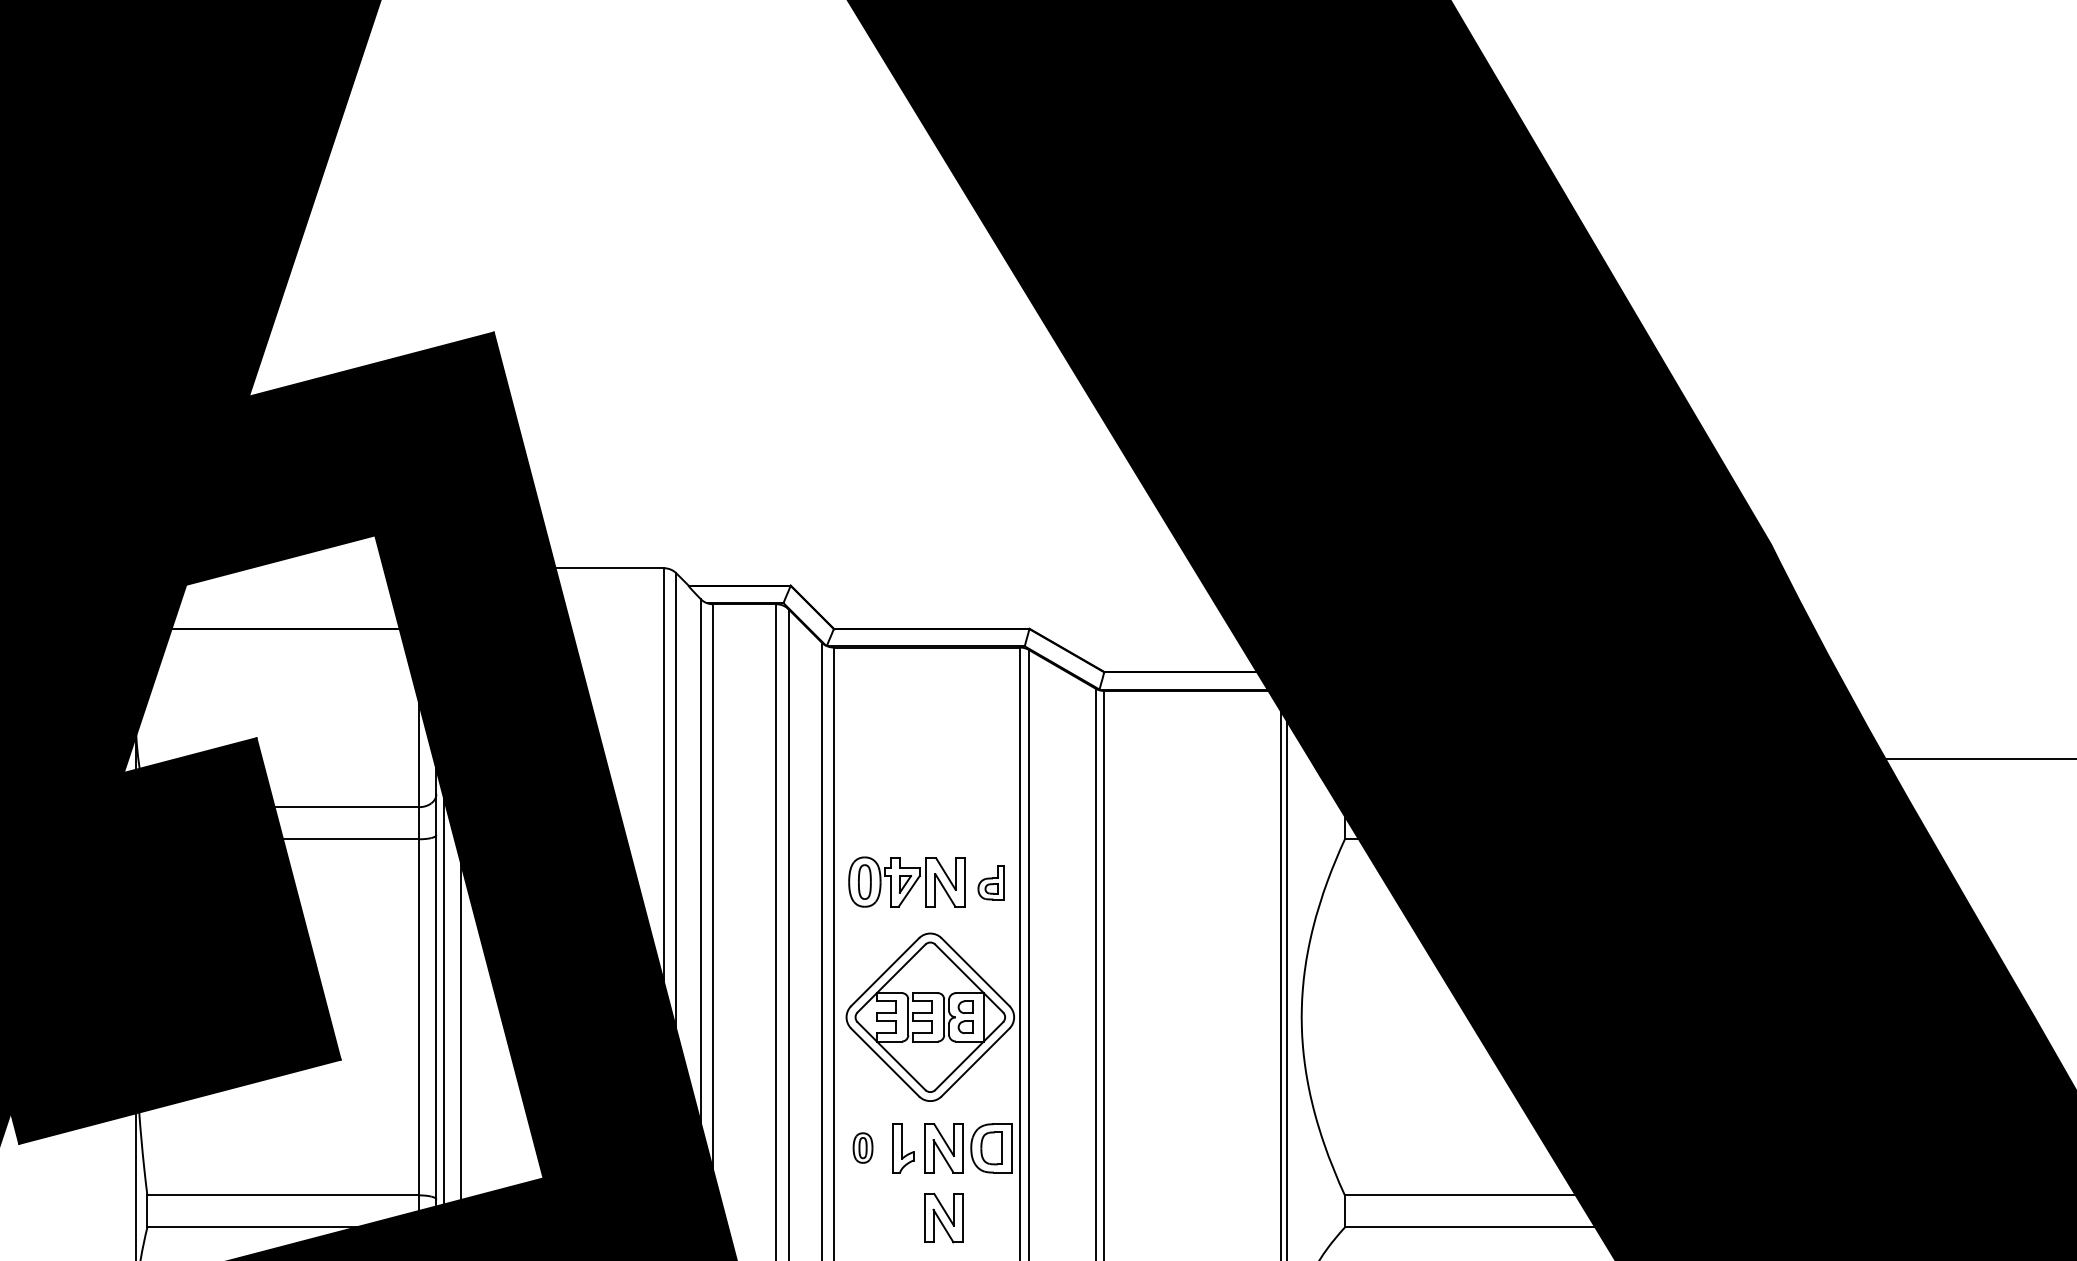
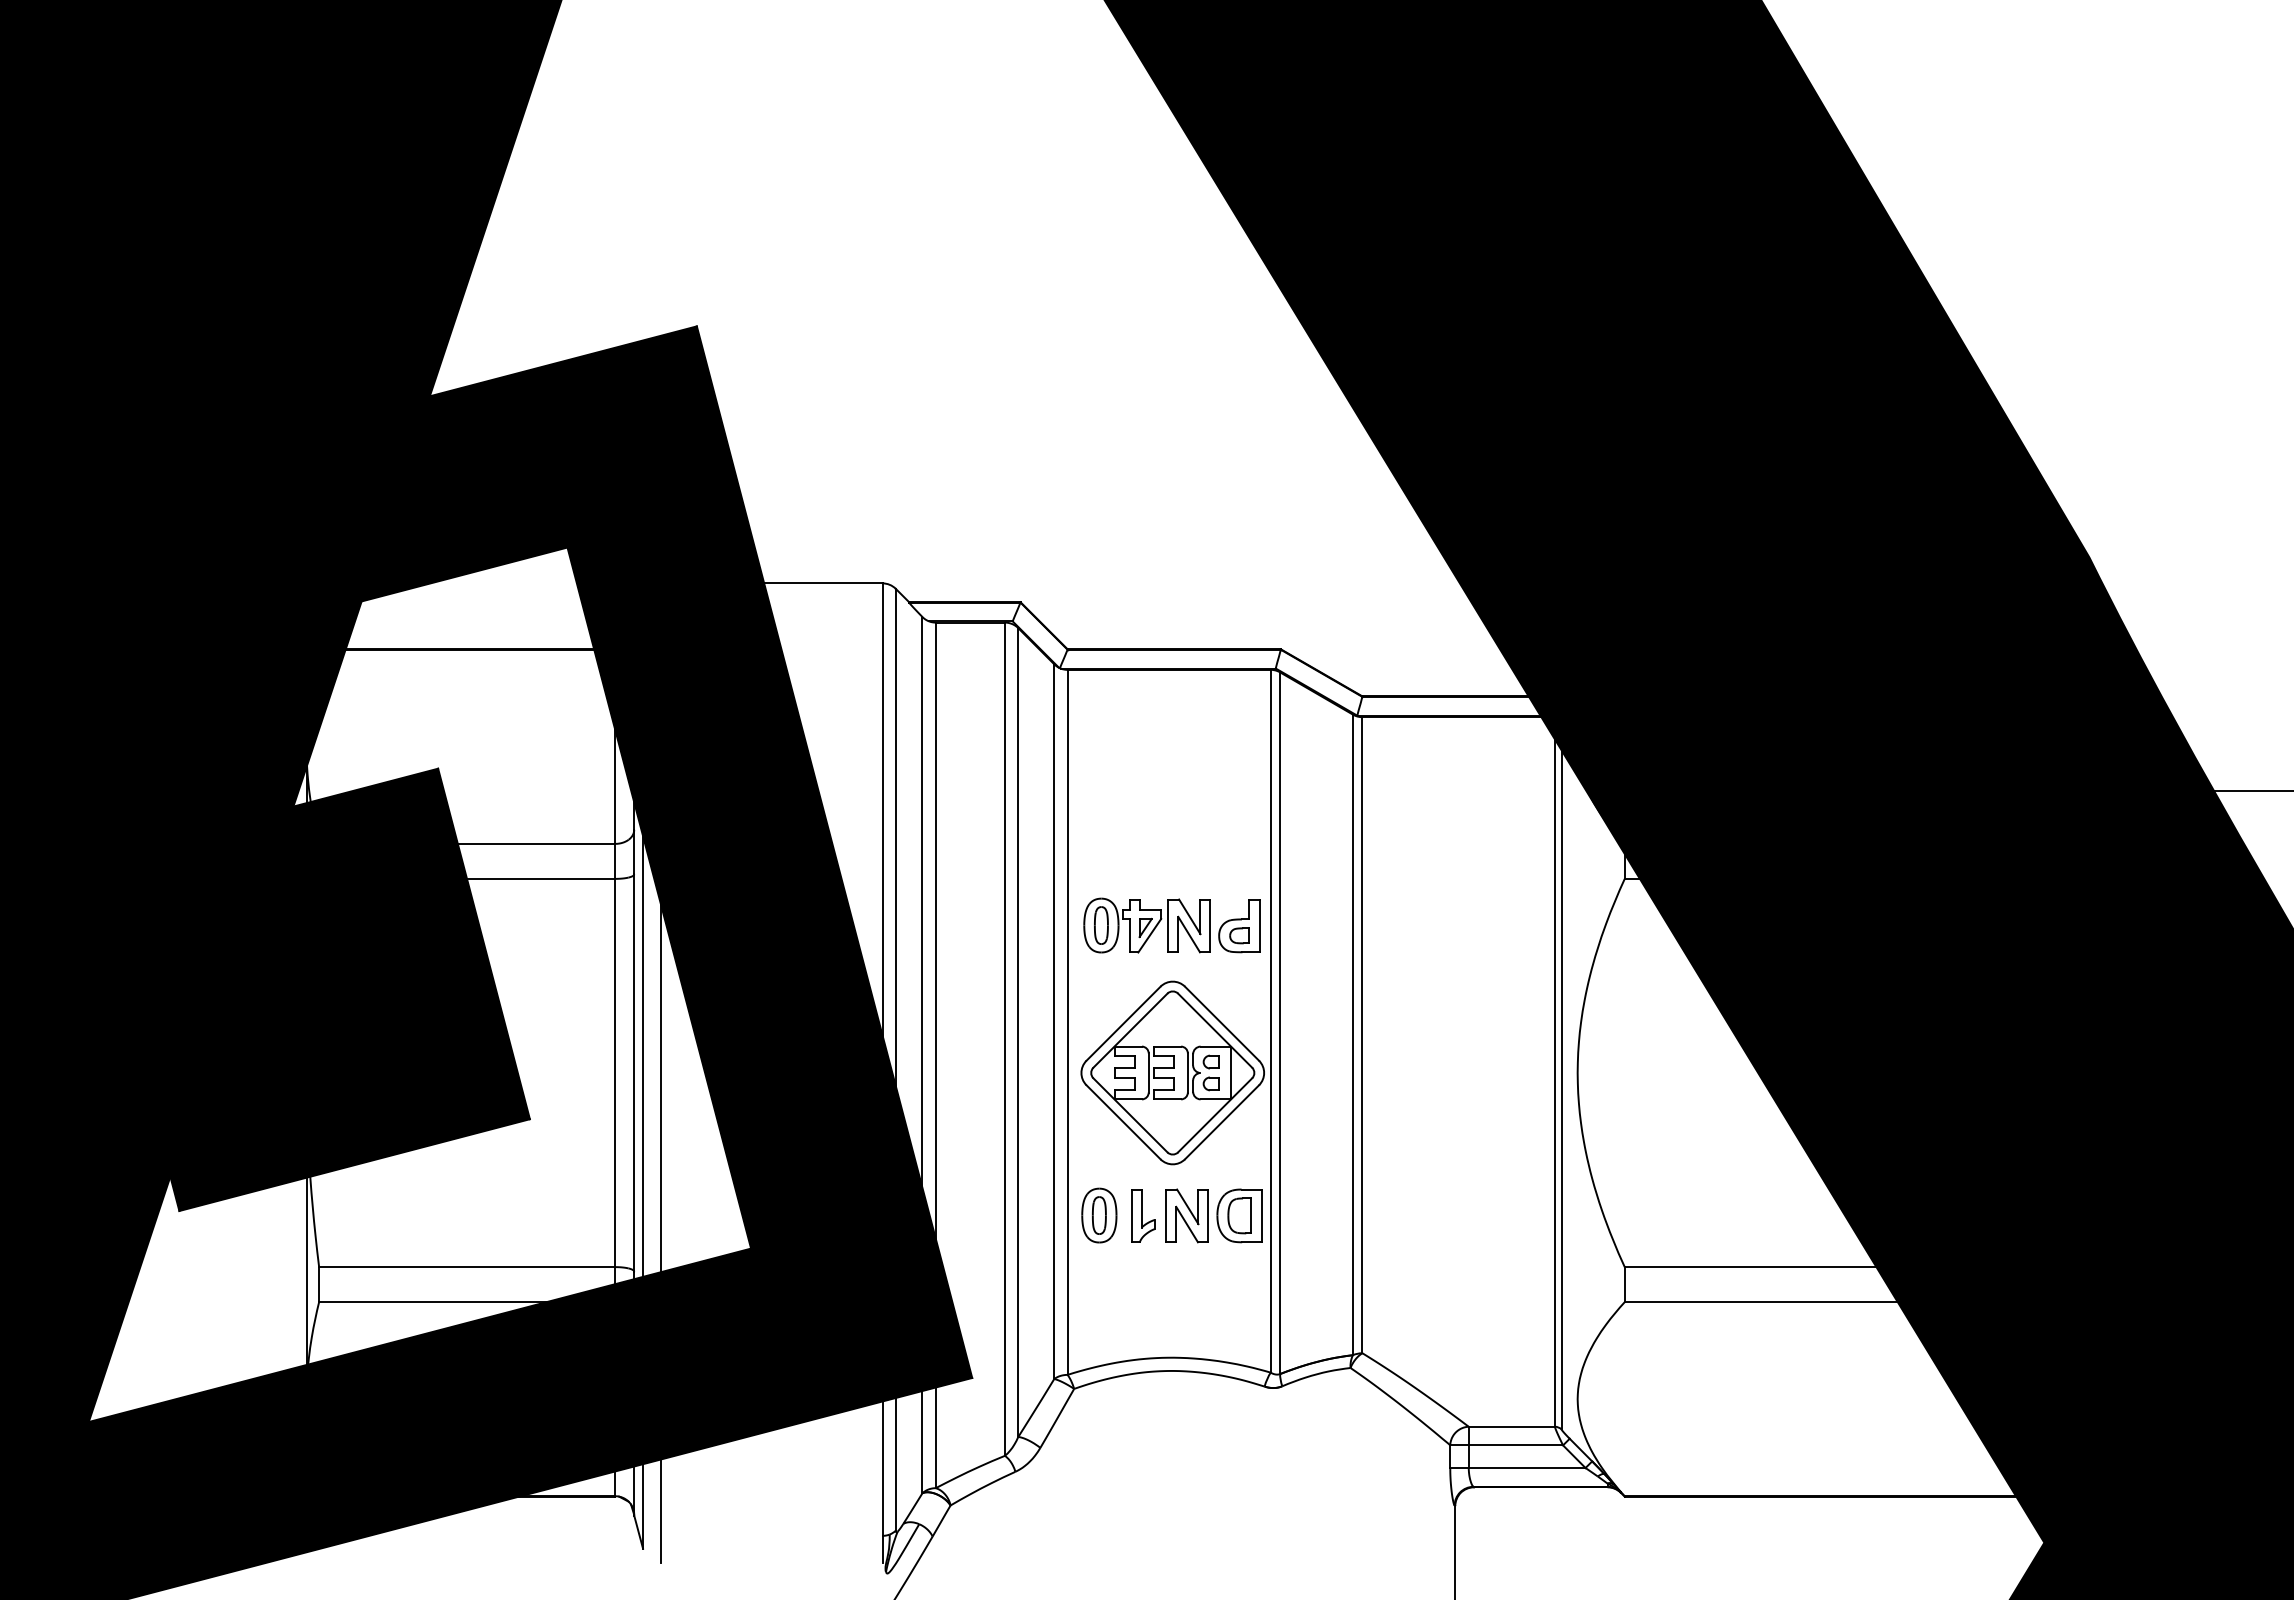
part: (991, 882) -> (1239, 926), size x1.43
part: (863, 1148) -> (1099, 1215), size x1.67
part: (942, 1217) -> (1186, 1291), removed

